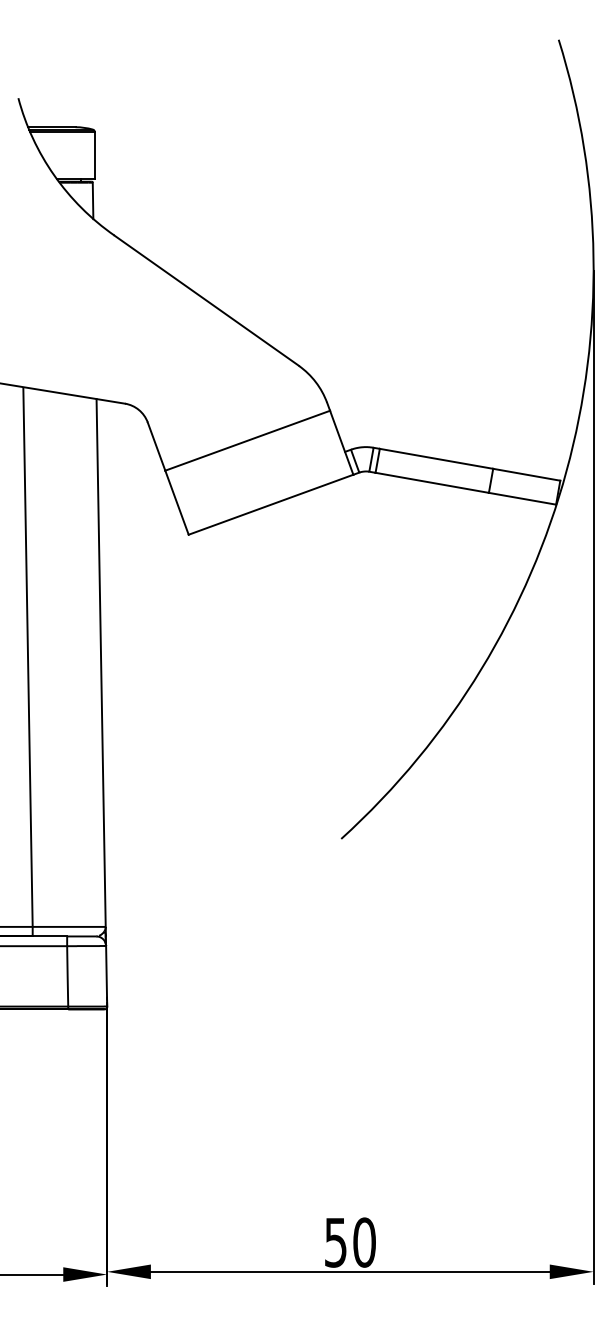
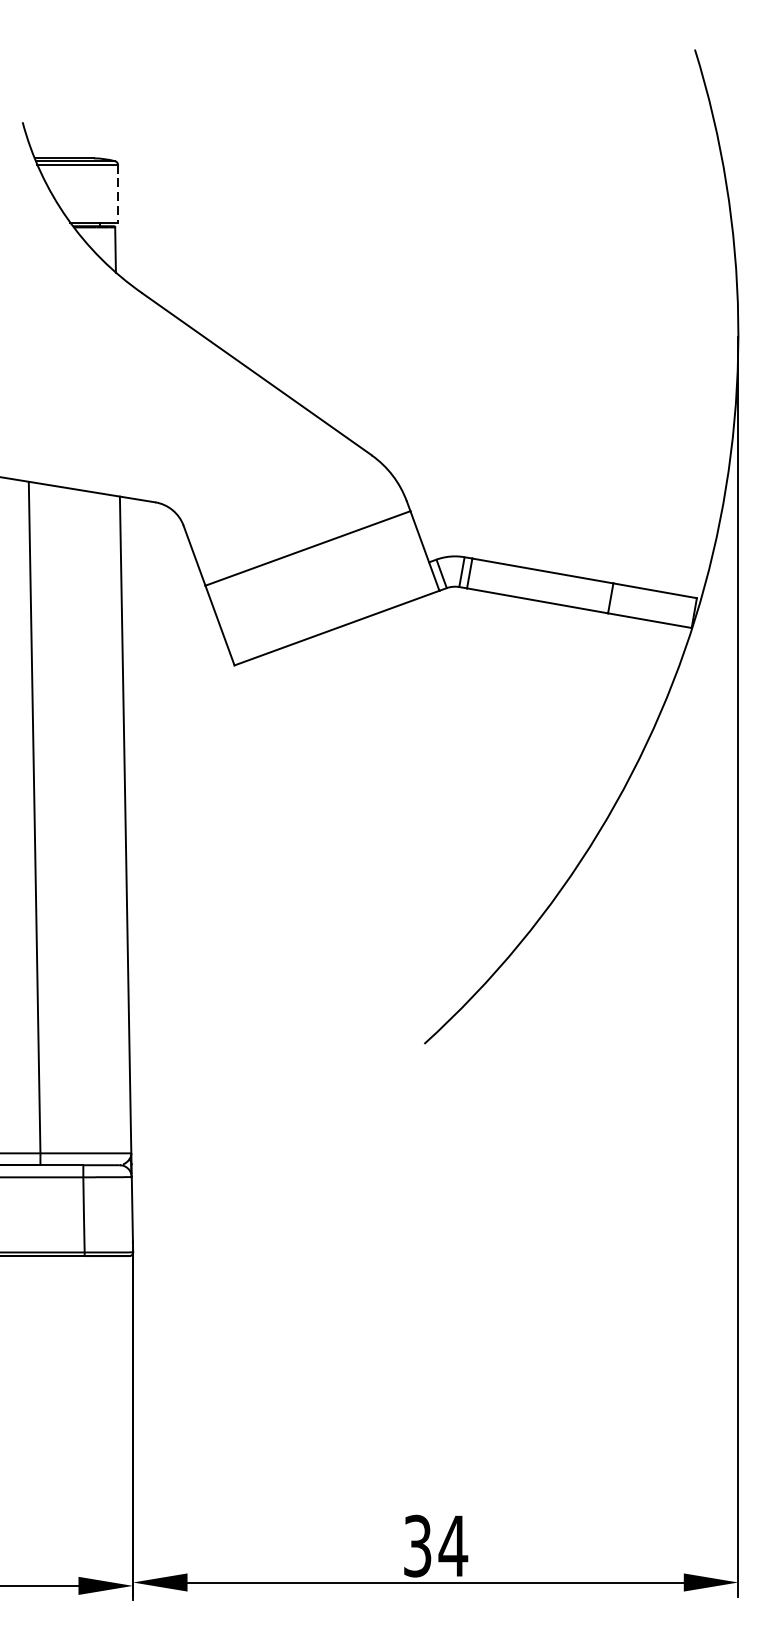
line: (95, 156) -> (118, 194), solid -> dashed
text: (350, 1242) -> (435, 1546), 50 -> 34

